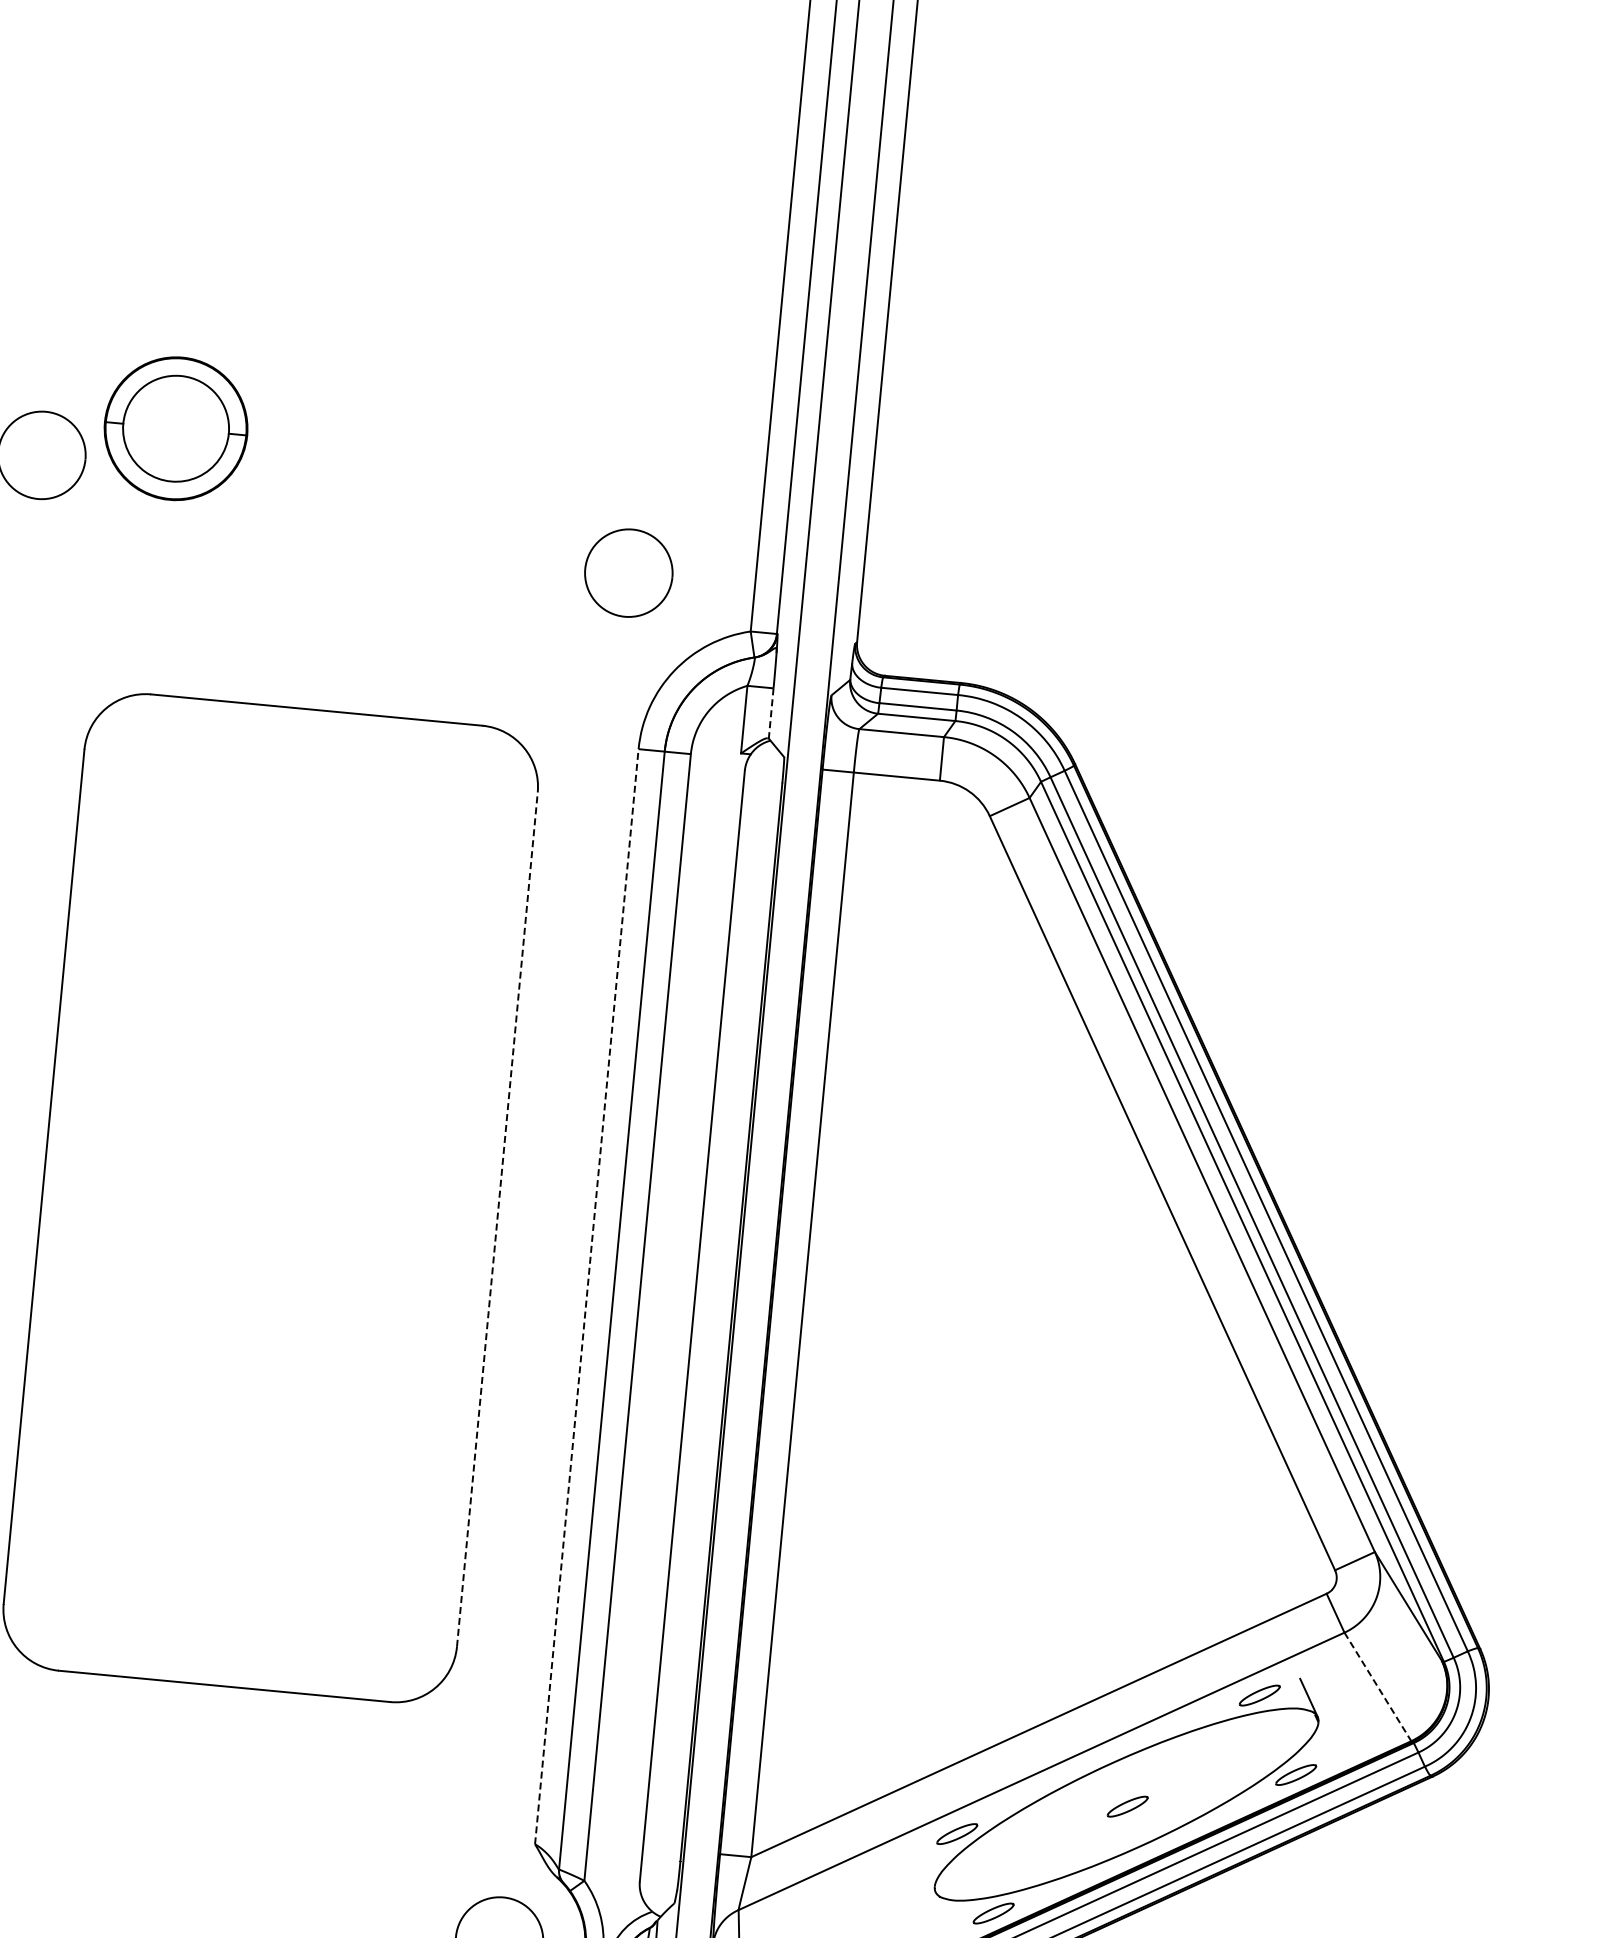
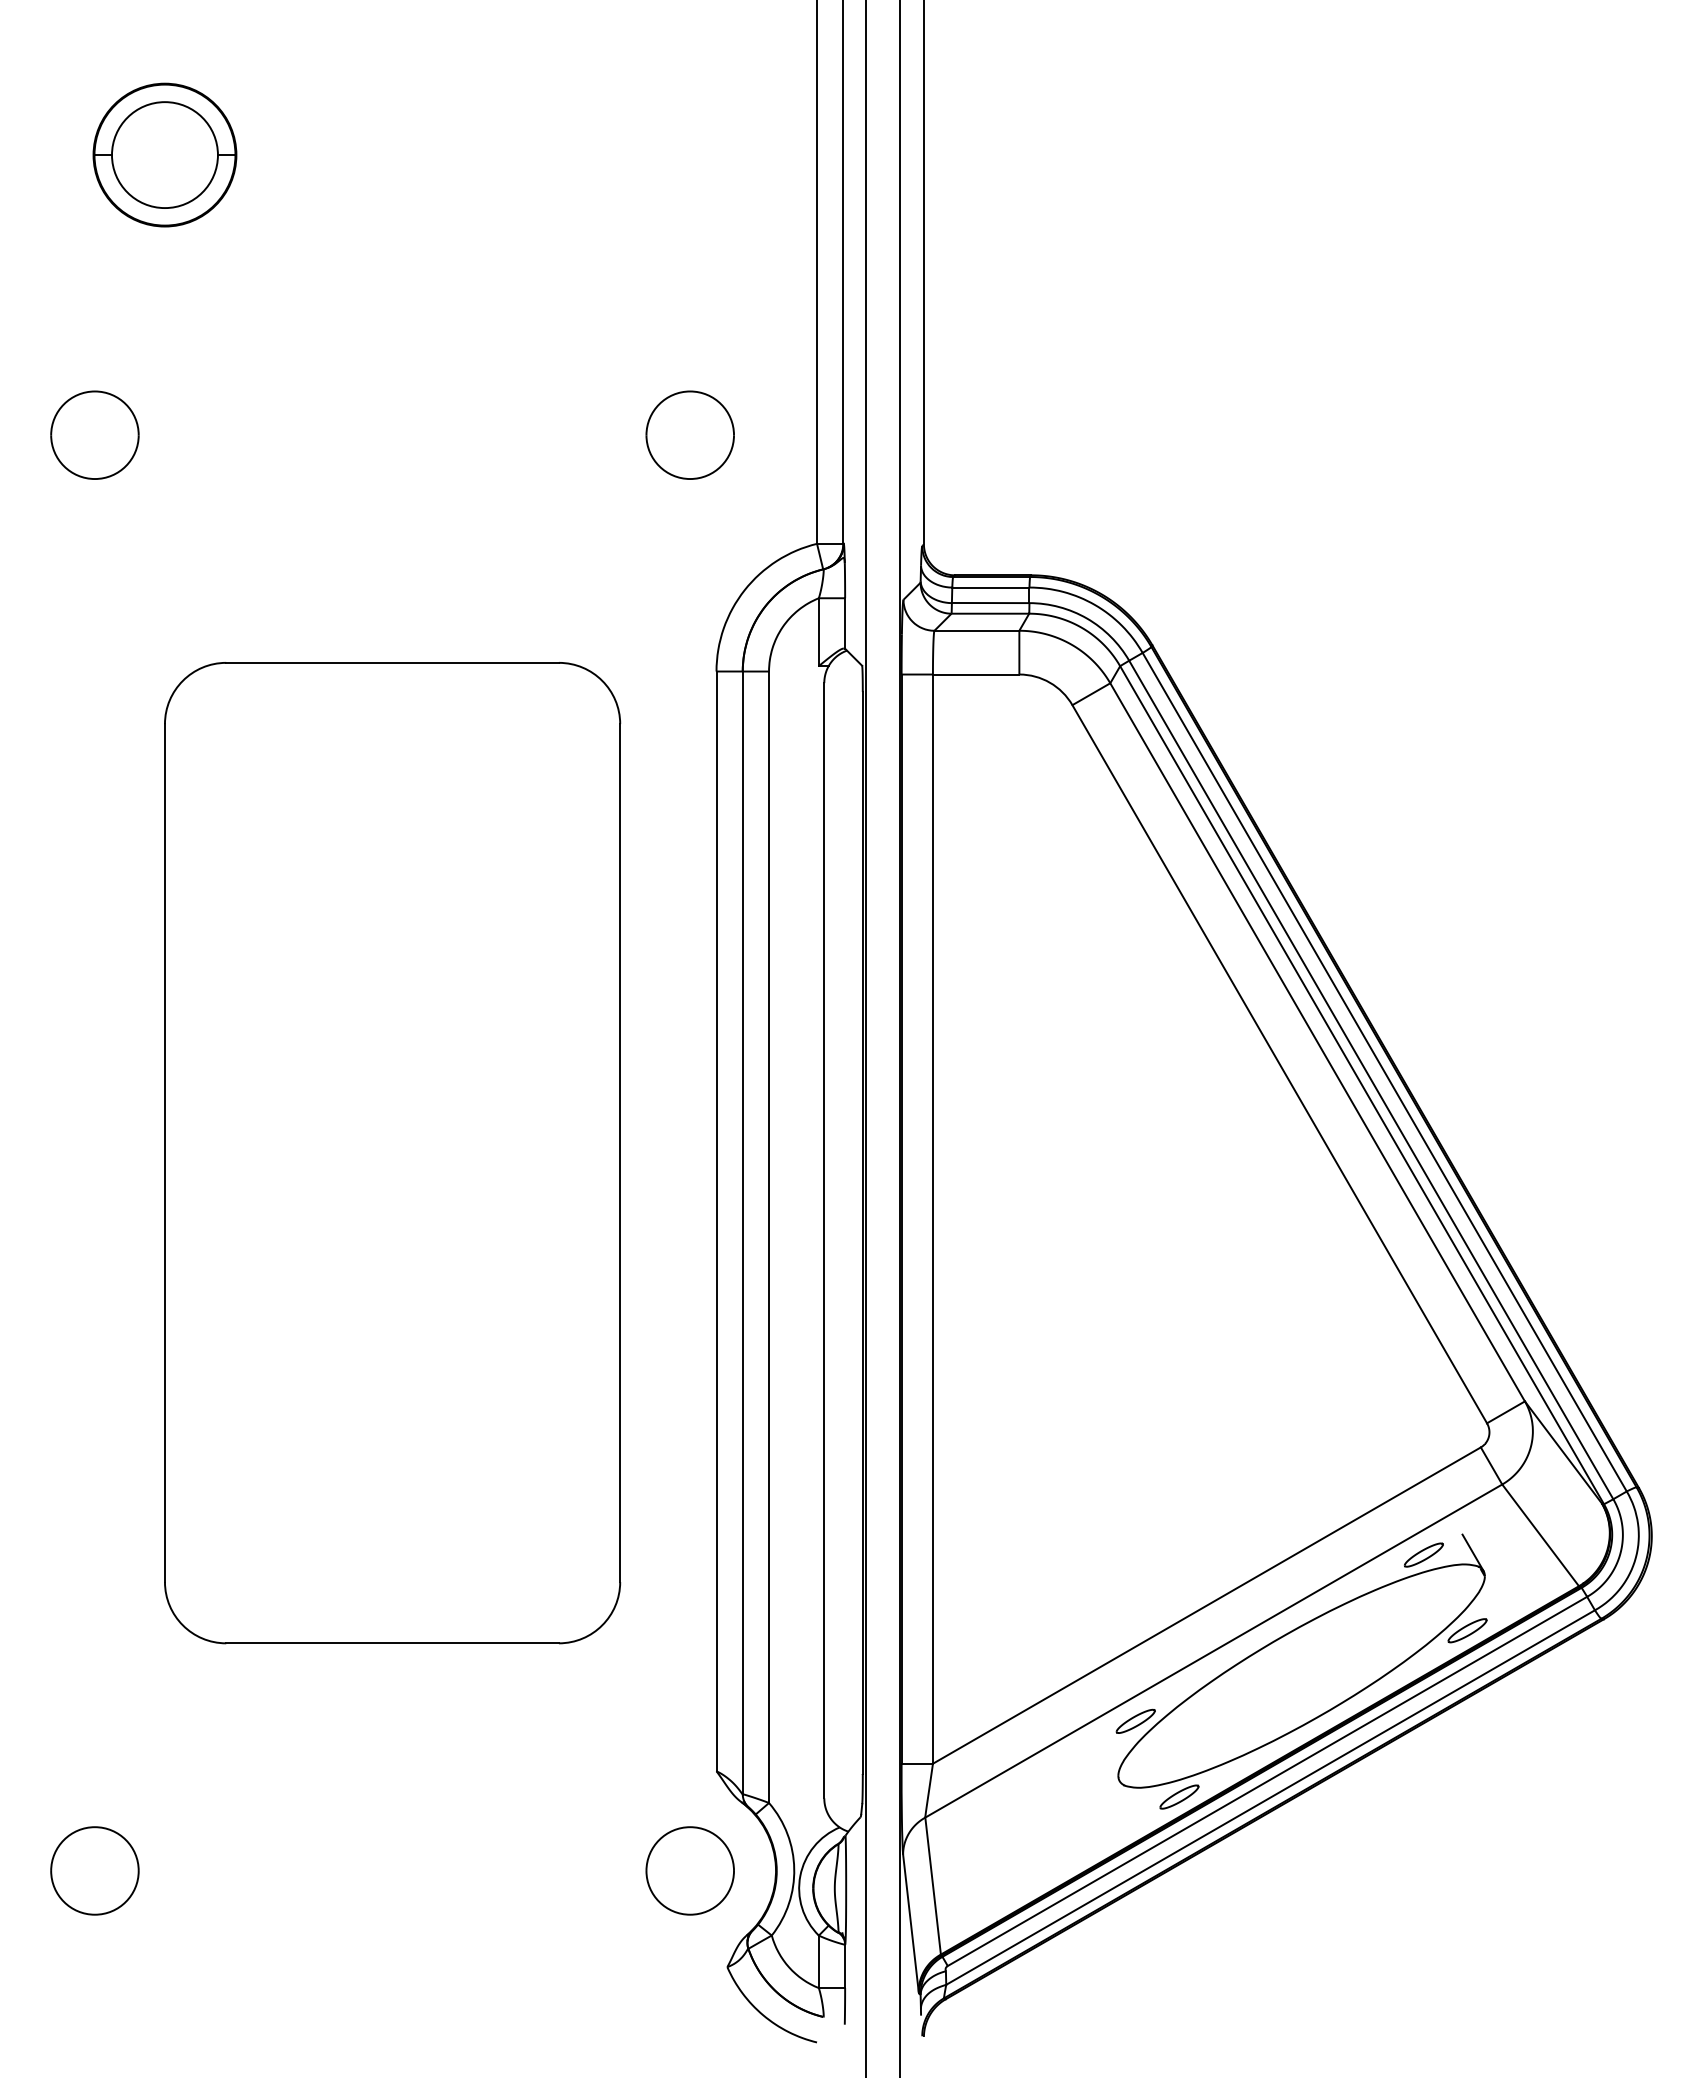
part: (175, 428) -> (164, 154), moved
part: (628, 572) -> (689, 434), moved
line: (771, 714) -> (845, 624), dashed -> solid
line: (497, 1220) -> (620, 1153), dashed -> solid
line: (586, 1296) -> (716, 1221), dashed -> solid
line: (1377, 1687) -> (1540, 1535), dashed -> solid
part: (1127, 1806) -> (1302, 1677), removed

